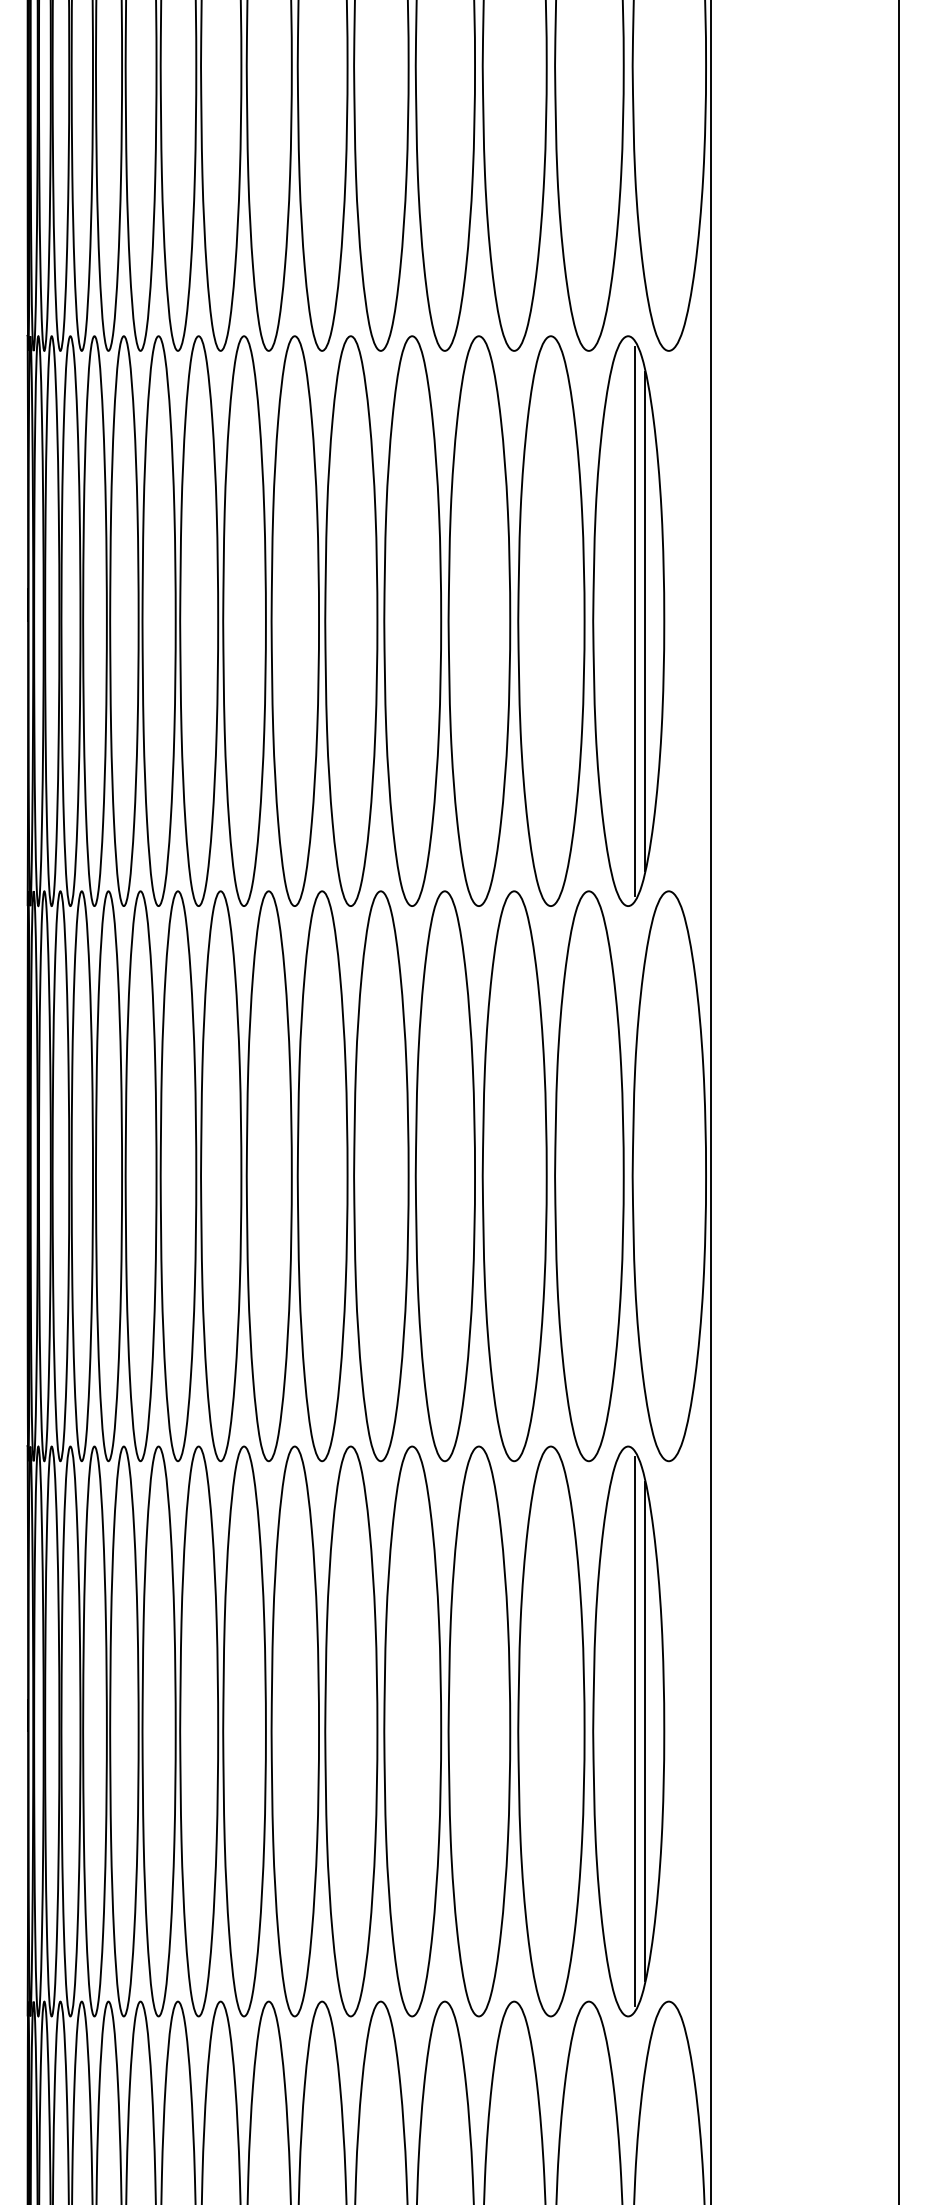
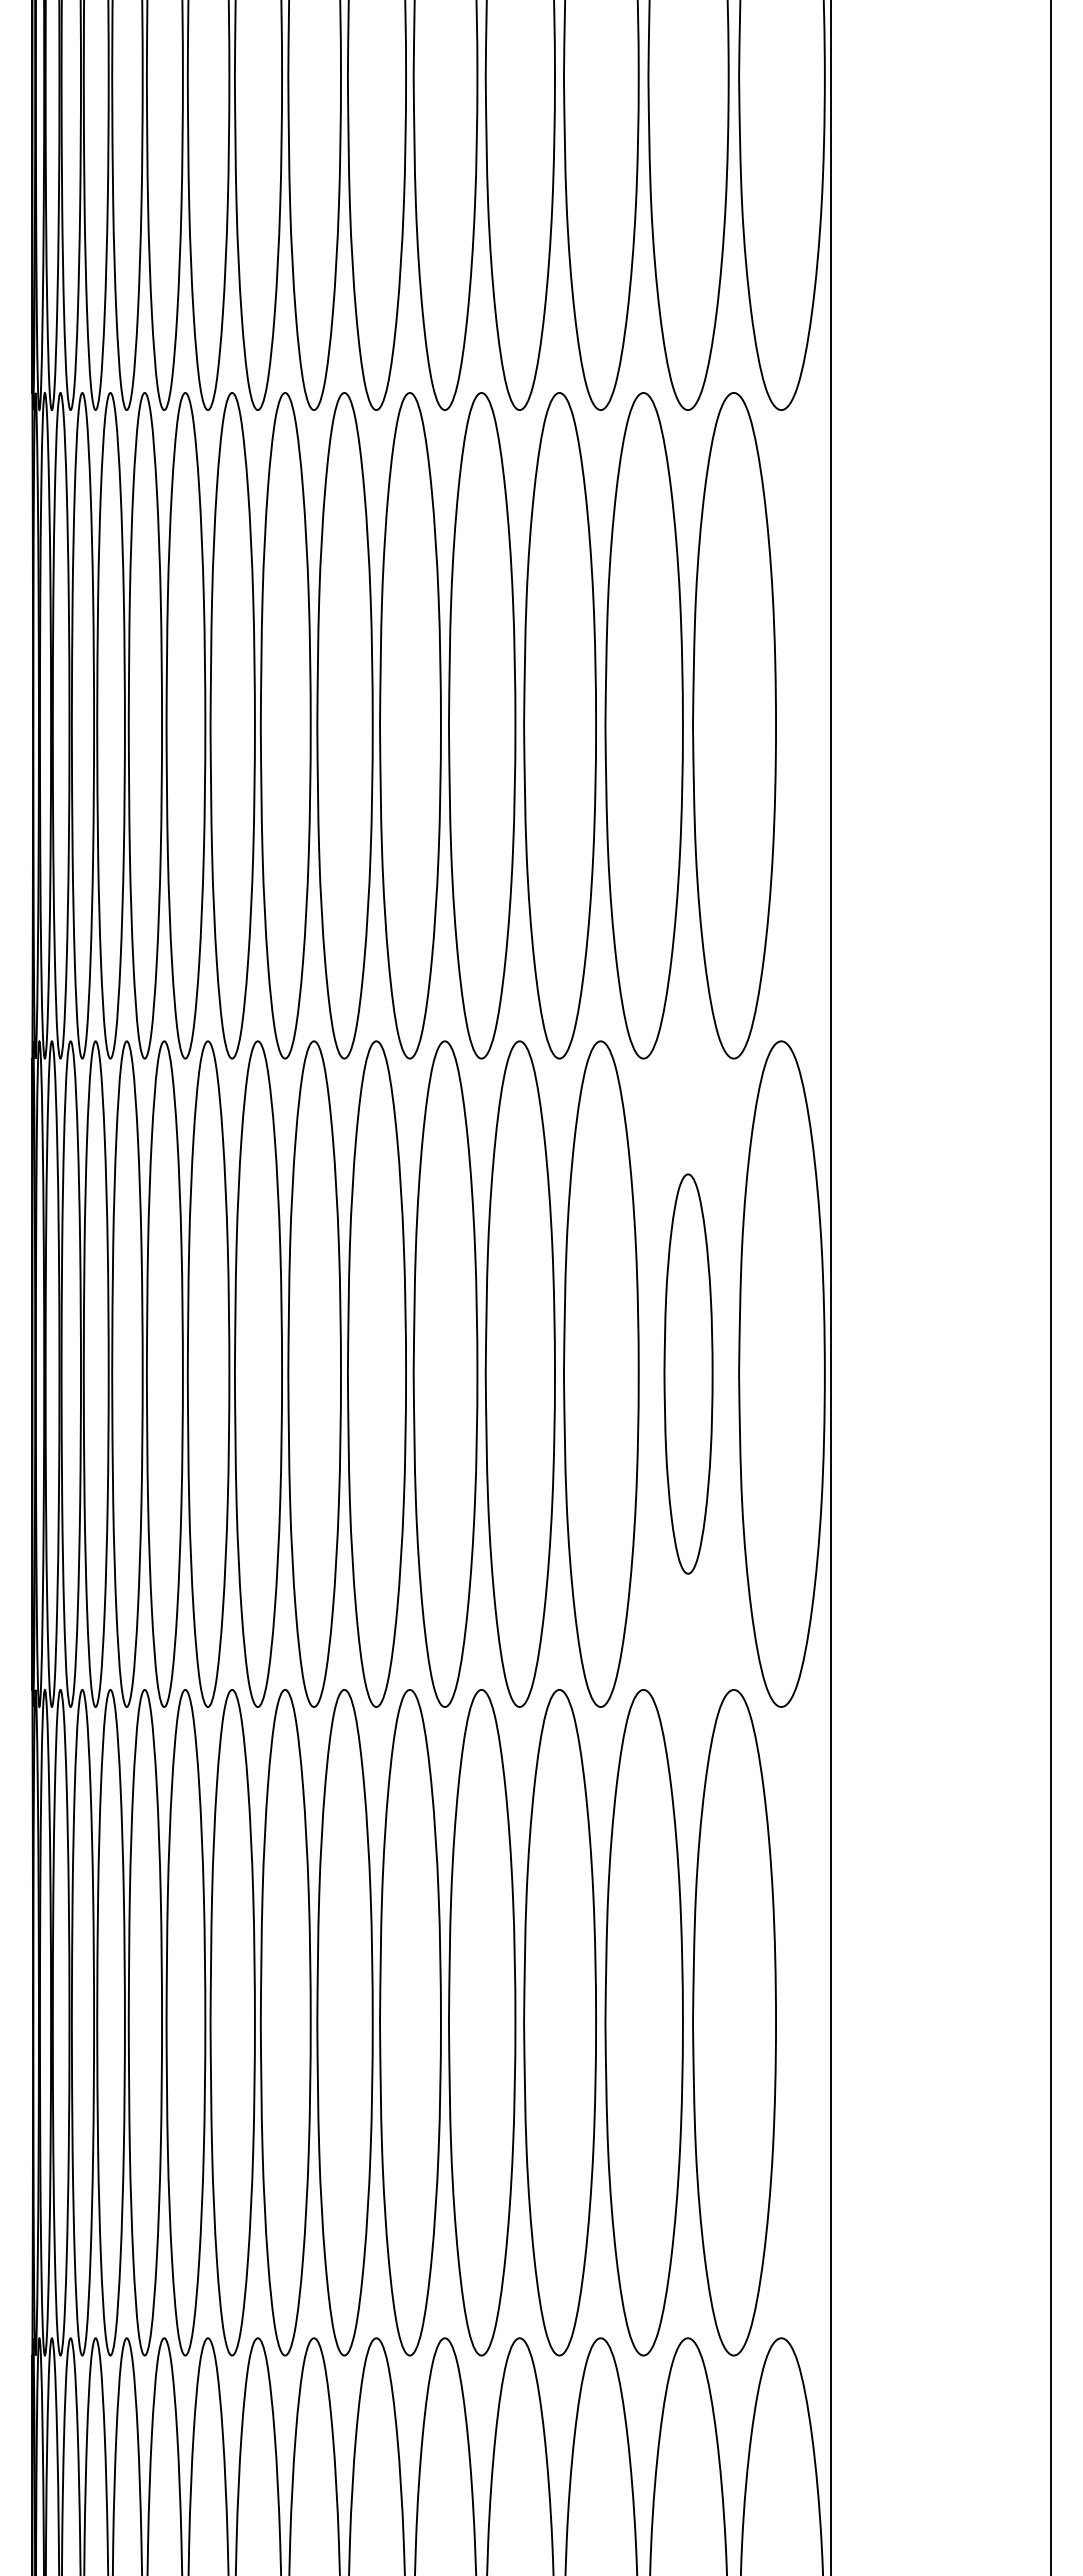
line: (634, 620) -> (741, 725), removed
line: (644, 620) -> (753, 725), removed
part: (589, 1175) -> (688, 1373), size x0.6
line: (634, 1731) -> (741, 2022), removed
line: (644, 1731) -> (753, 2022), removed

